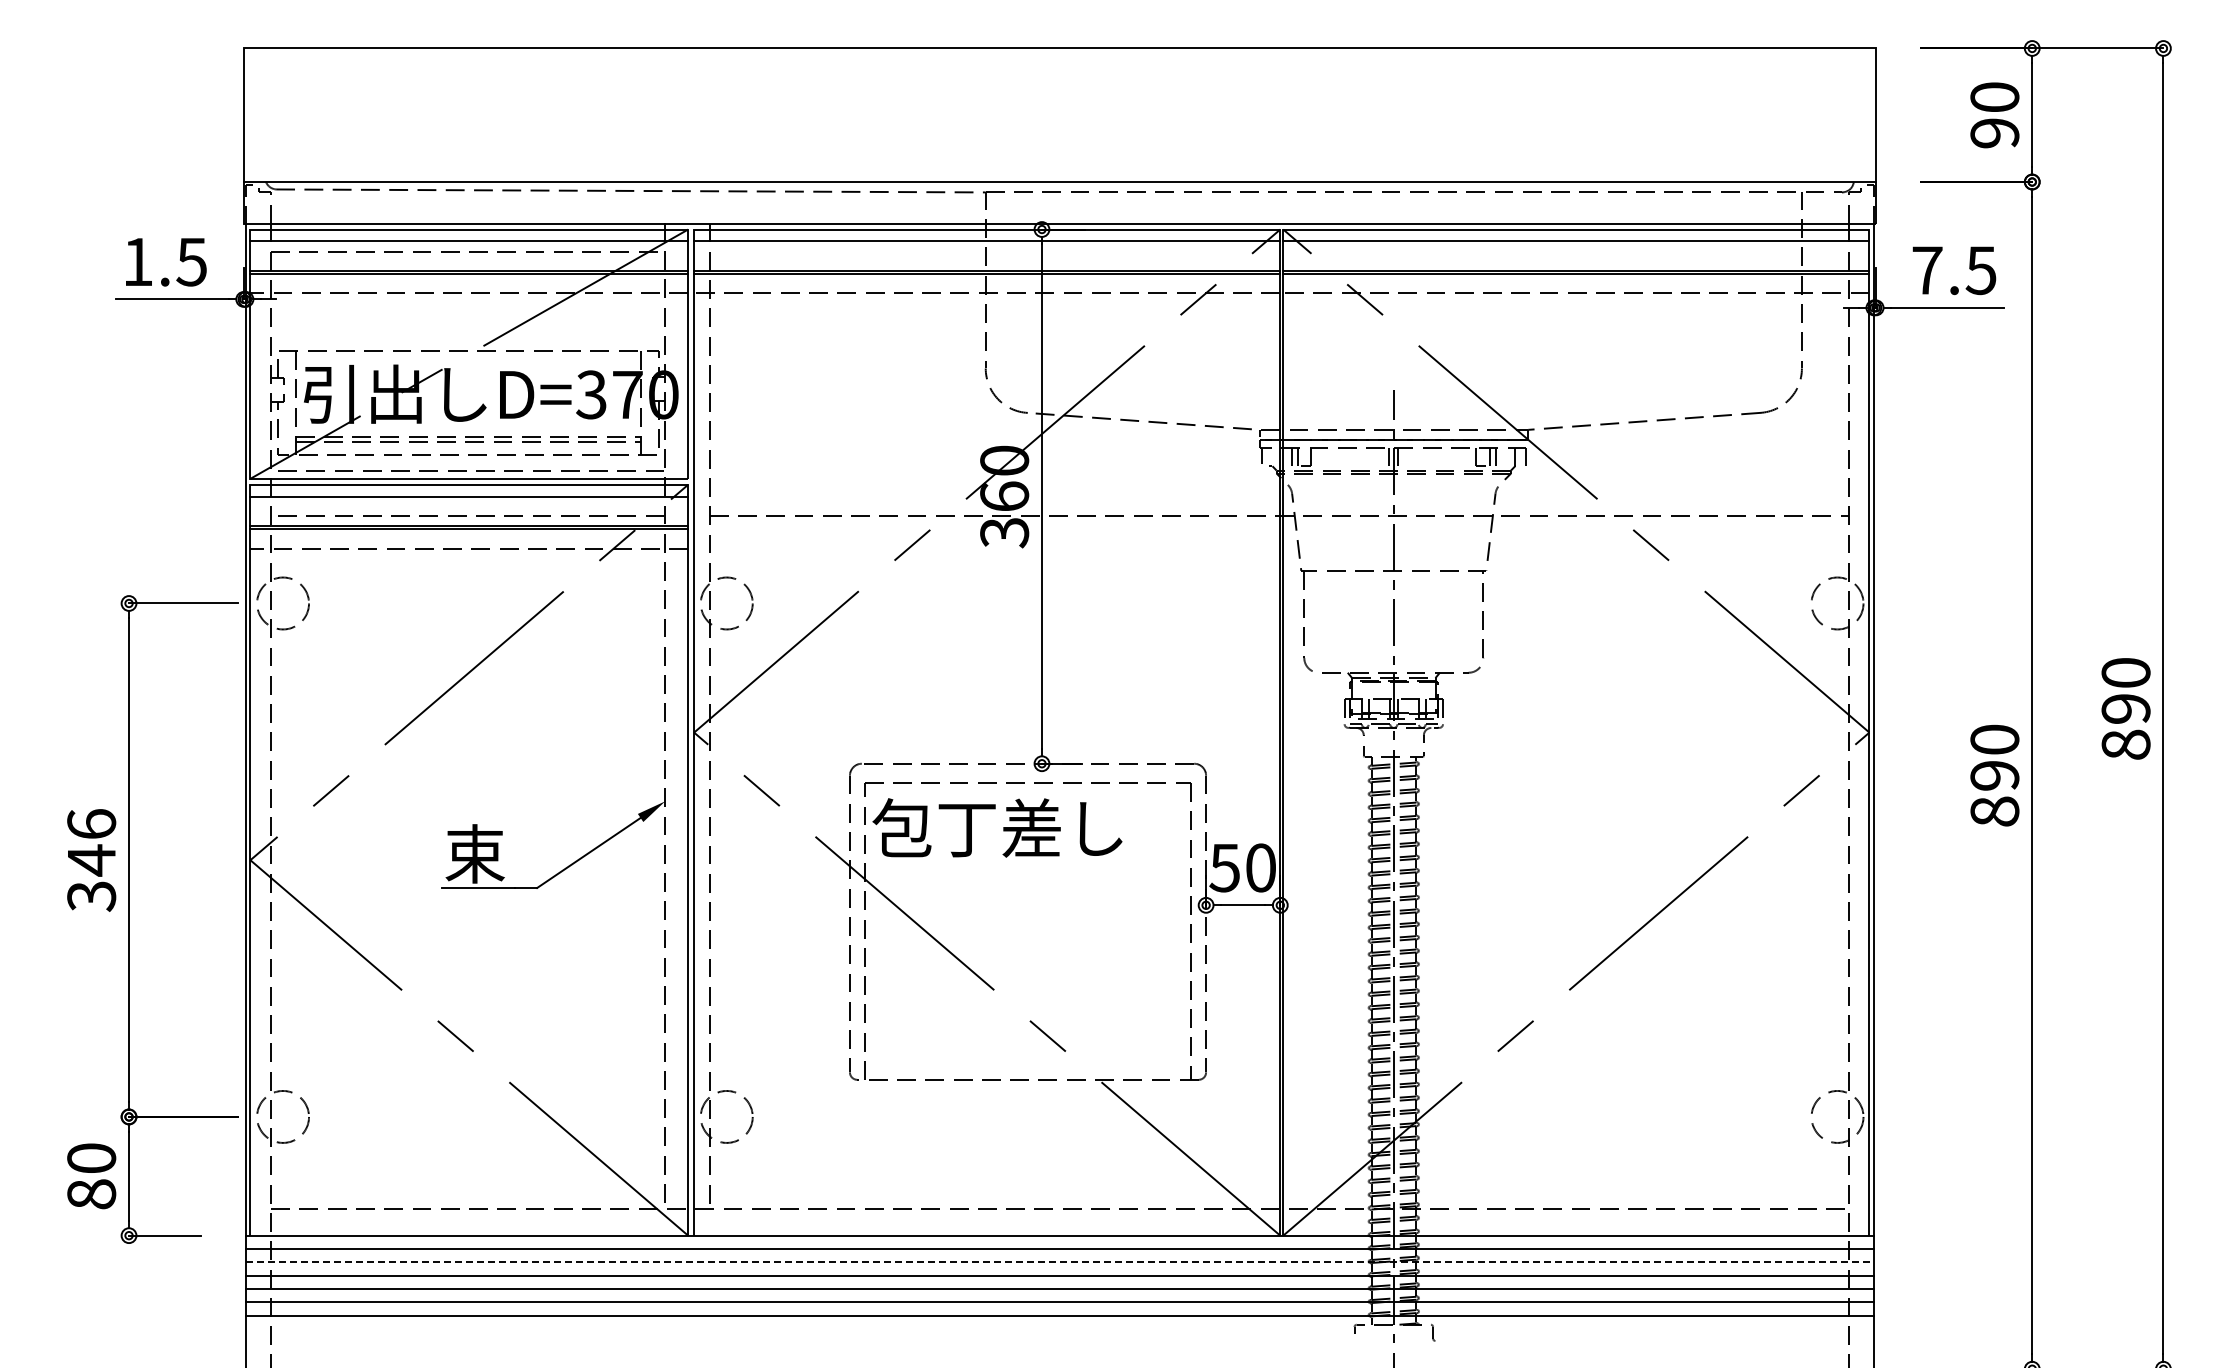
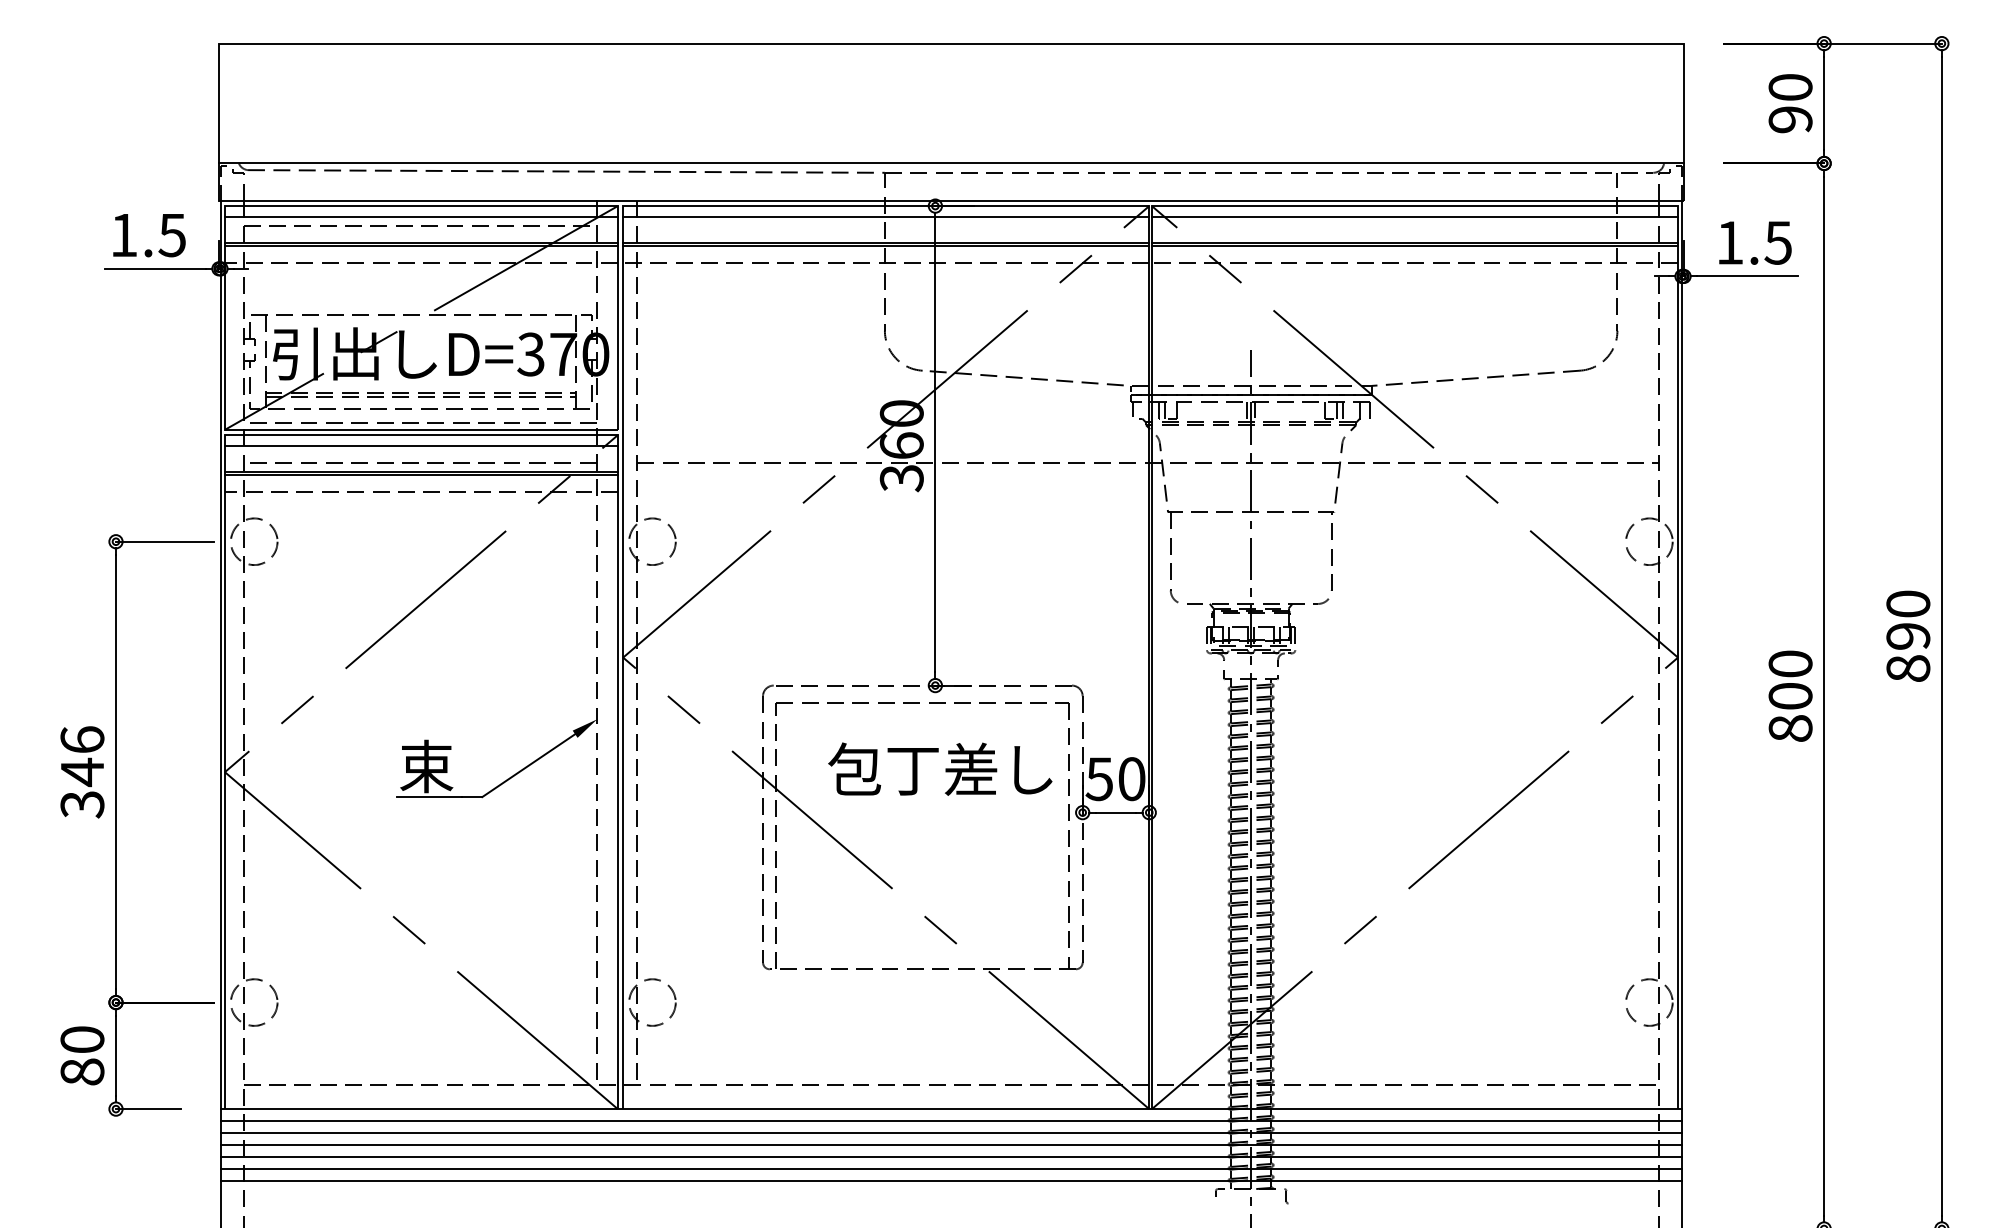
text: (1927, 270) -> (1730, 242), 7.5 -> 1.5
text: (1994, 775) -> (1790, 696), 890 -> 800
text: (997, 827) -> (940, 768), moved
line: (1059, 1262) -> (951, 1133), dashed -> solid

